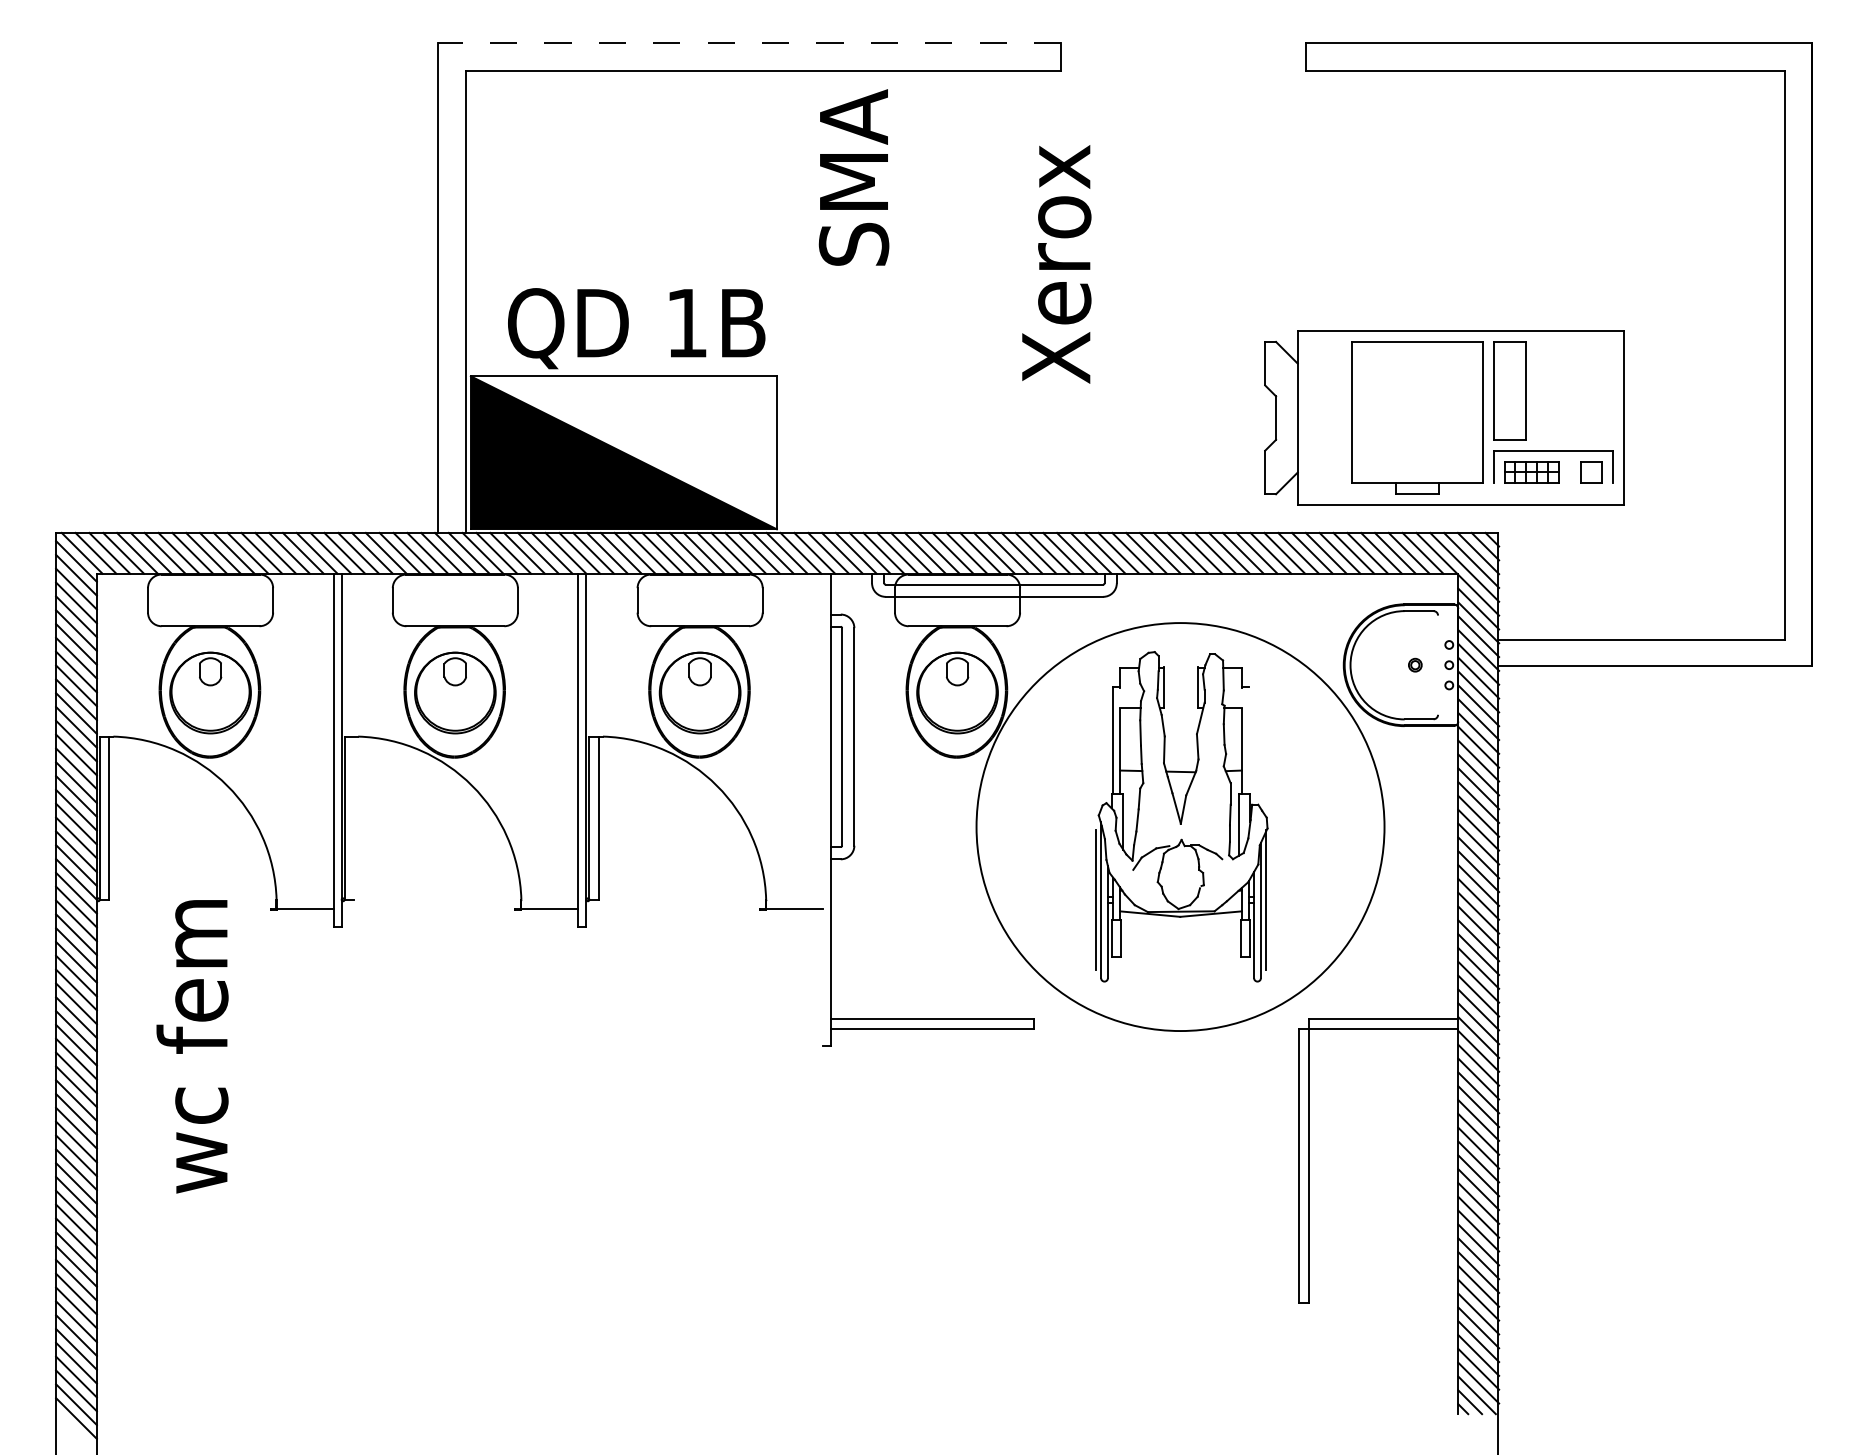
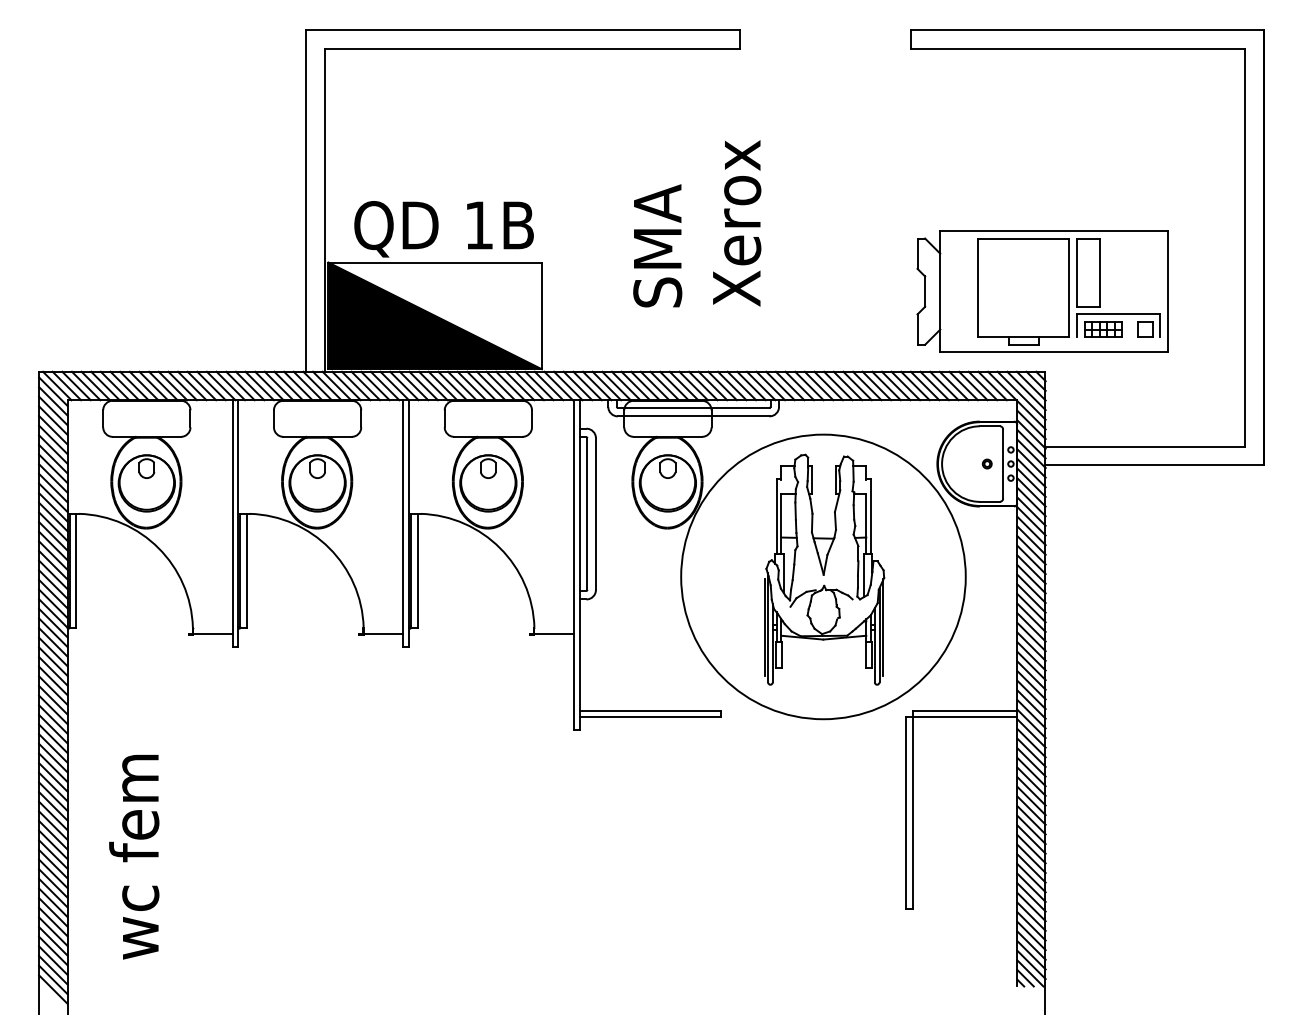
line: (749, 43) -> (522, 30), dashed -> solid
text: (853, 177) -> (657, 245), moved
text: (1057, 264) -> (737, 223), moved
part: (1444, 417) -> (1042, 291), moved
line: (1438, 664) -> (1003, 463), added
line: (1249, 740) -> (871, 516), added
line: (823, 809) -> (574, 564), added
line: (353, 817) -> (246, 570), added
text: (192, 1047) -> (134, 857), moved

